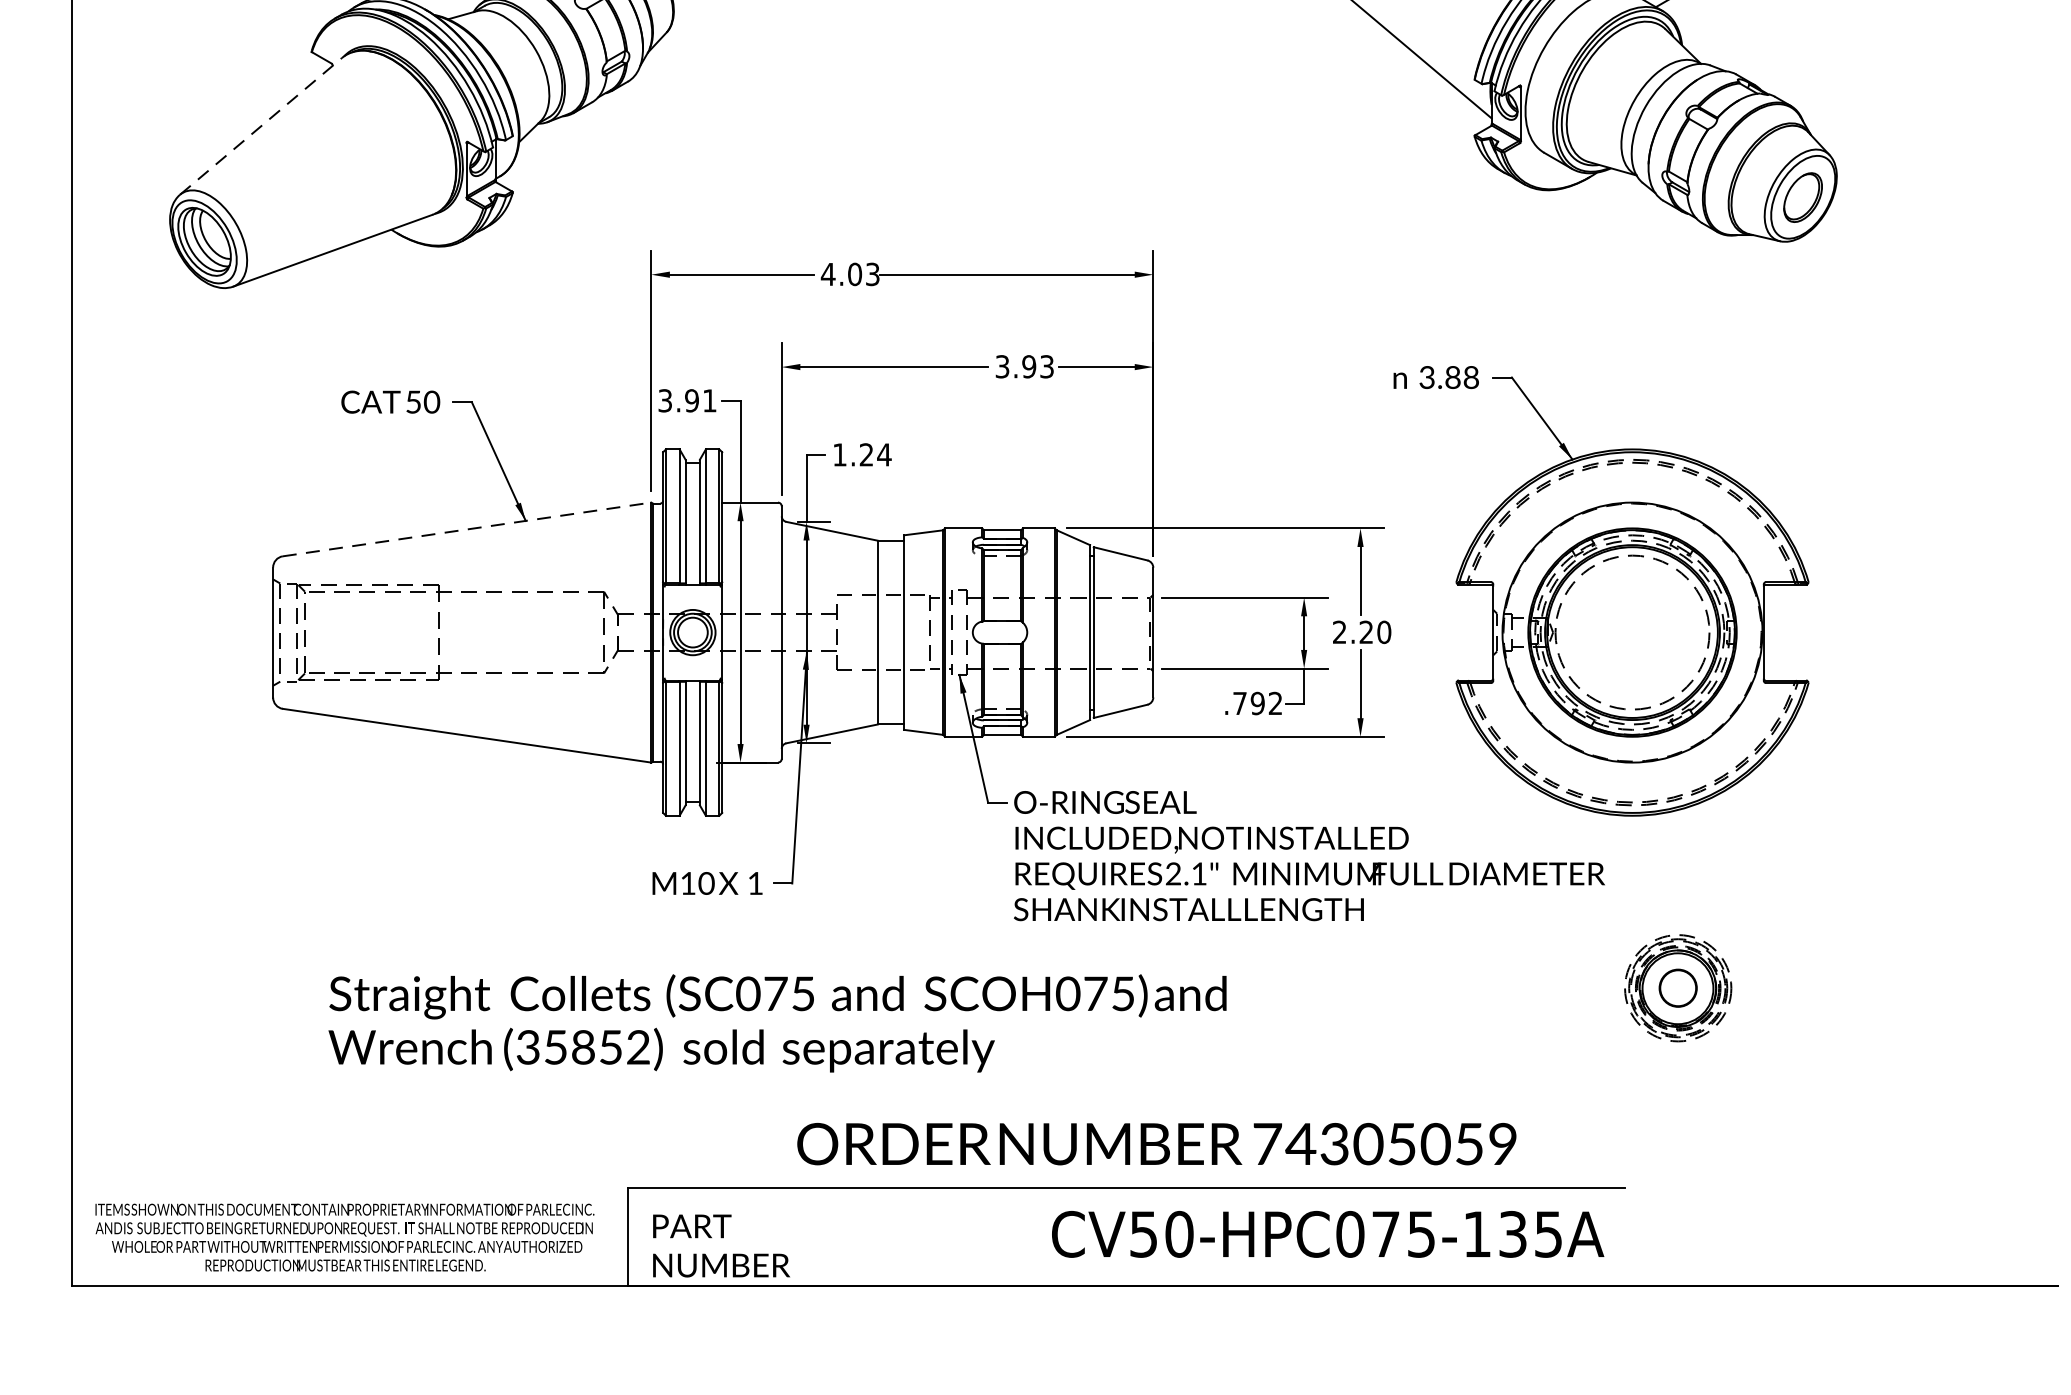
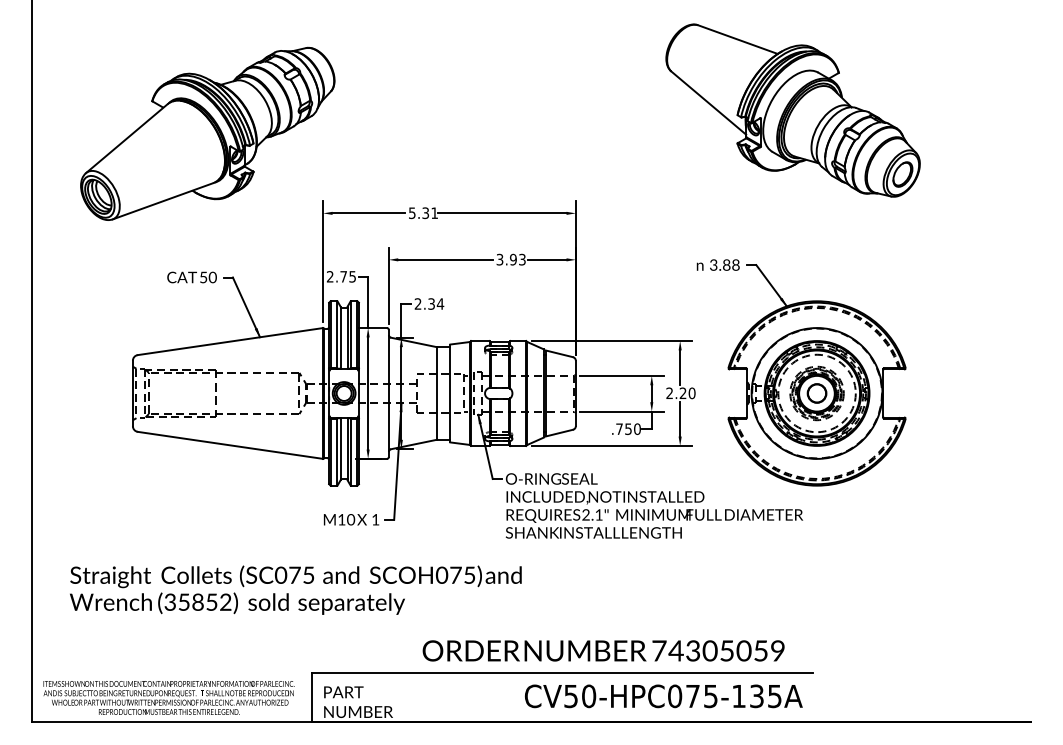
line: (262, 125) -> (127, 138), dashed -> solid
text: (848, 274) -> (422, 213), 4.03 -> 5.31
text: (687, 400) -> (341, 276), 3.91 -> 2.75
text: (852, 453) -> (424, 303), 1.24 -> 2.34
line: (467, 529) -> (230, 341), dashed -> solid
text: (1265, 704) -> (632, 429), .792 -> .750
part: (1677, 988) -> (816, 393), moved
text: (777, 1022) -> (295, 589), moved
text: (1156, 1143) -> (603, 650), moved

